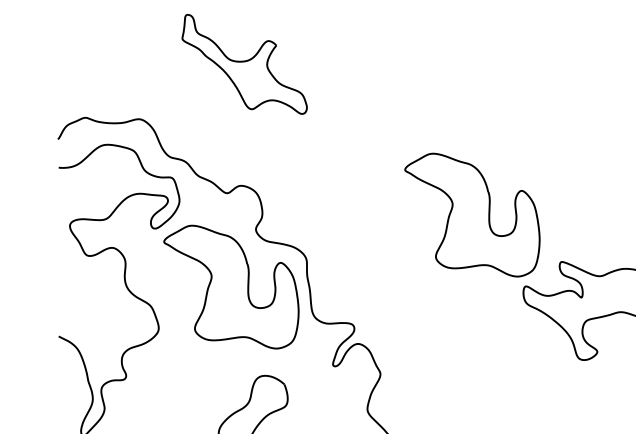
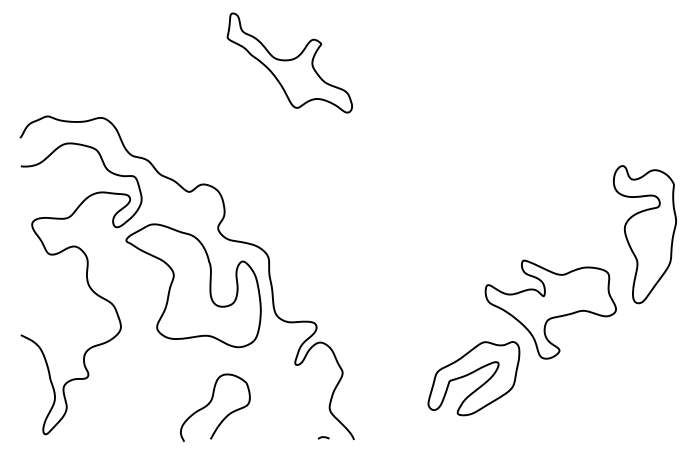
part: (244, 63) -> (289, 62), moved
part: (472, 214) -> (434, 213), removed
part: (511, 379) -> (473, 378), added

